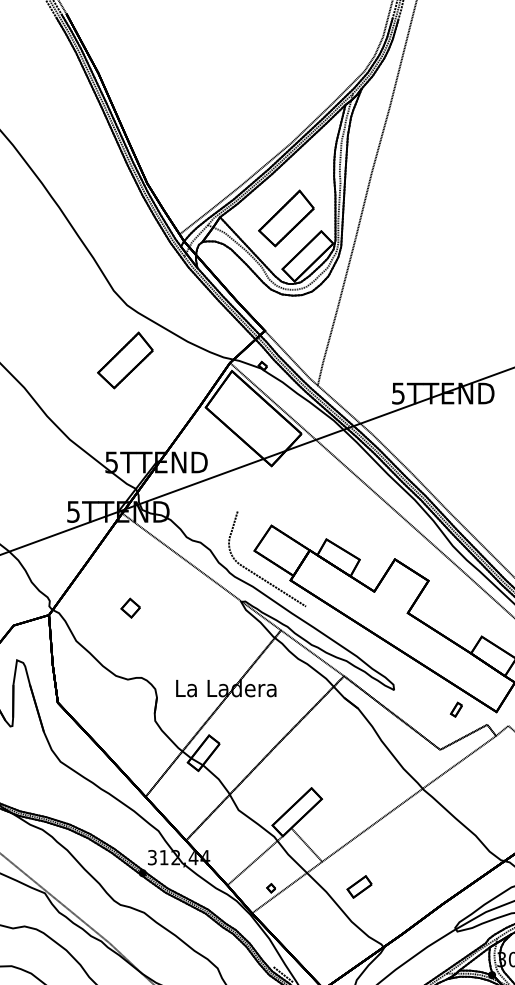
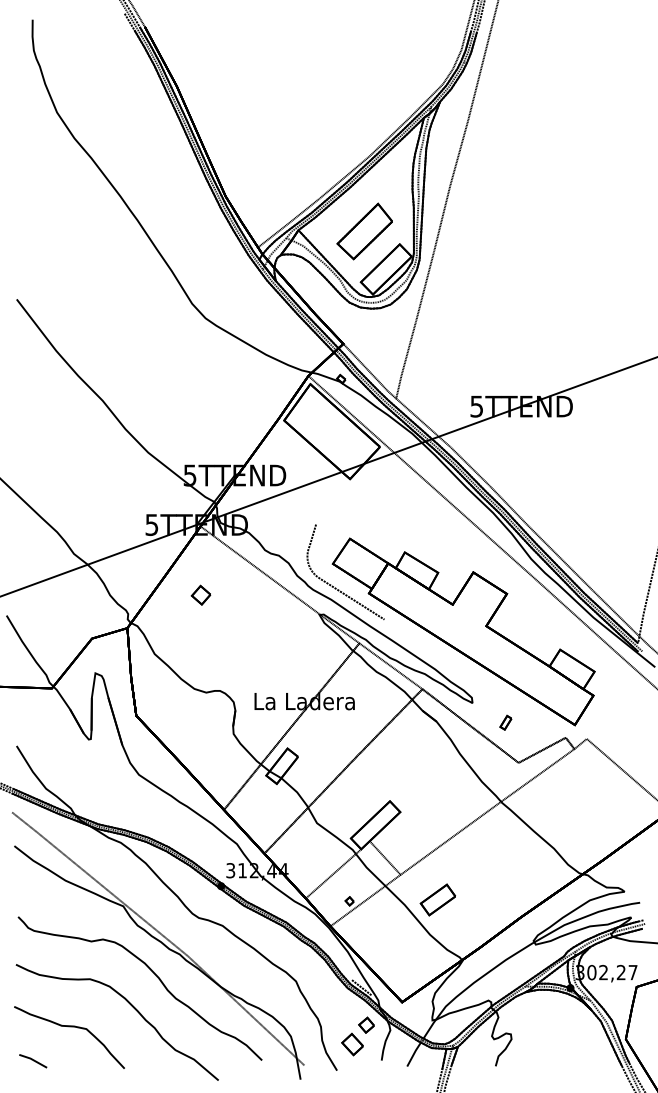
part: (125, 360) -> (203, 373), removed
part: (130, 607) -> (200, 594), moved
part: (456, 709) -> (505, 722), moved
part: (359, 886) -> (437, 899), size x1.43

